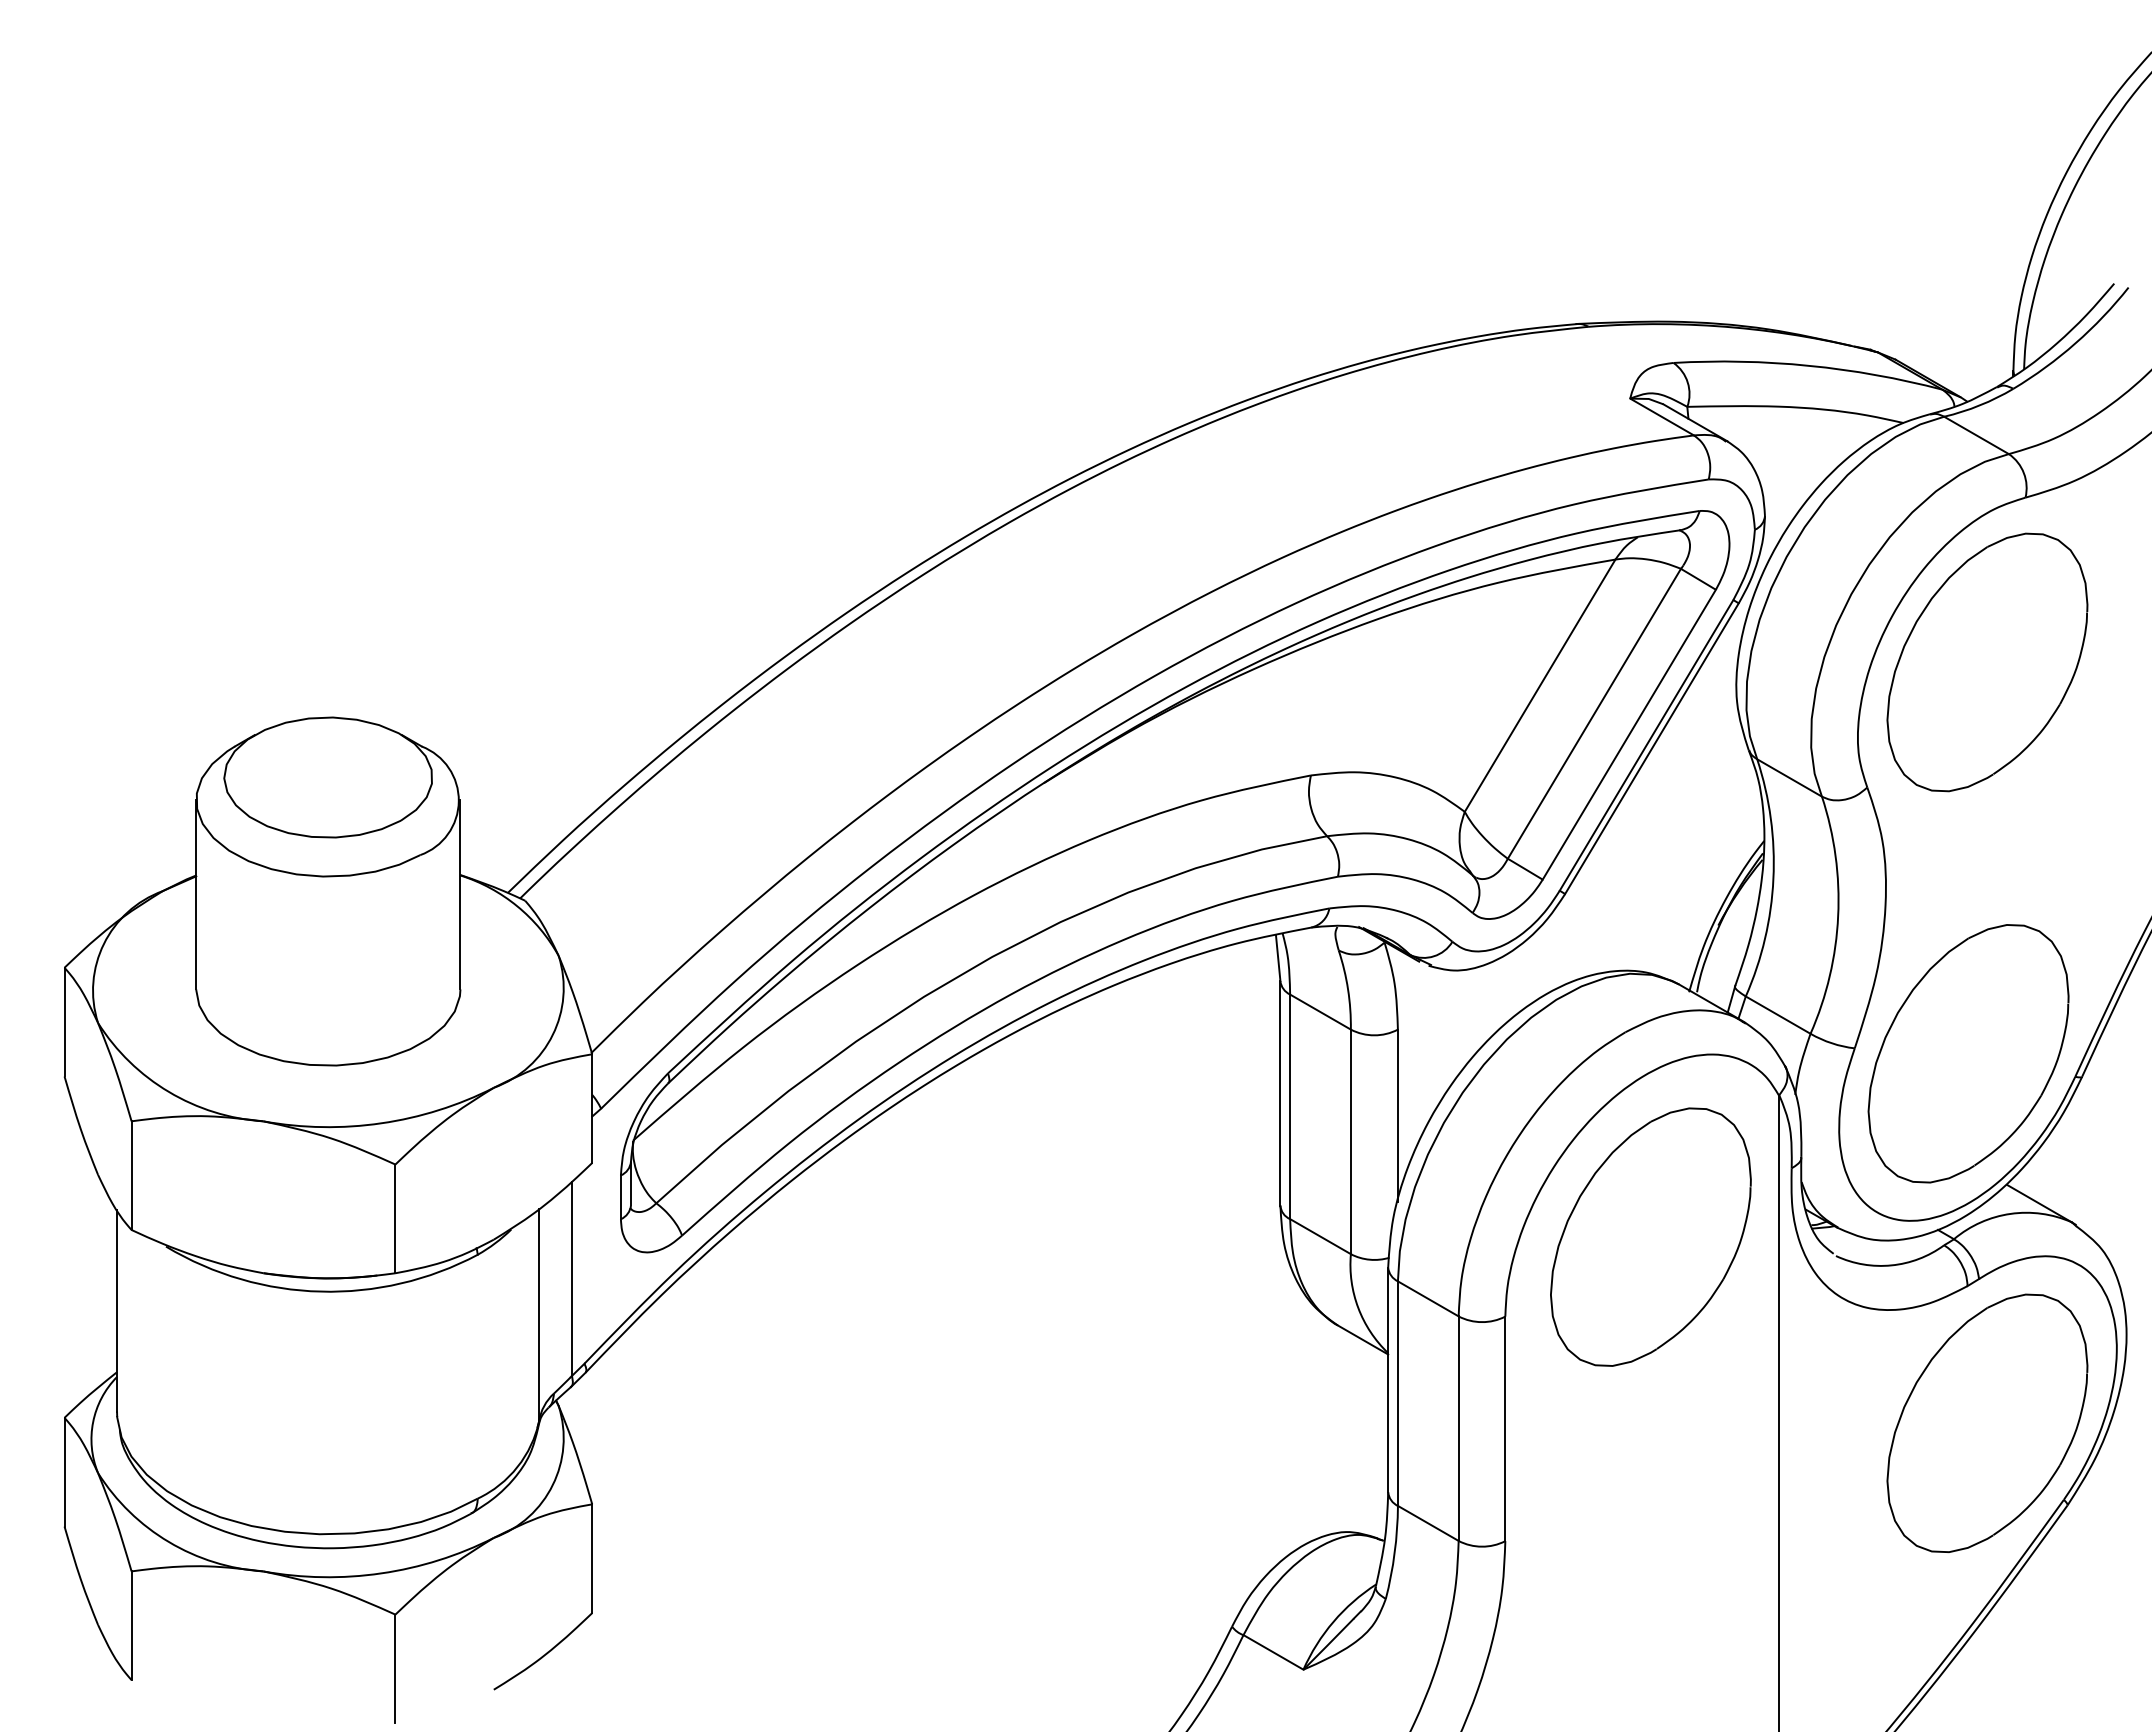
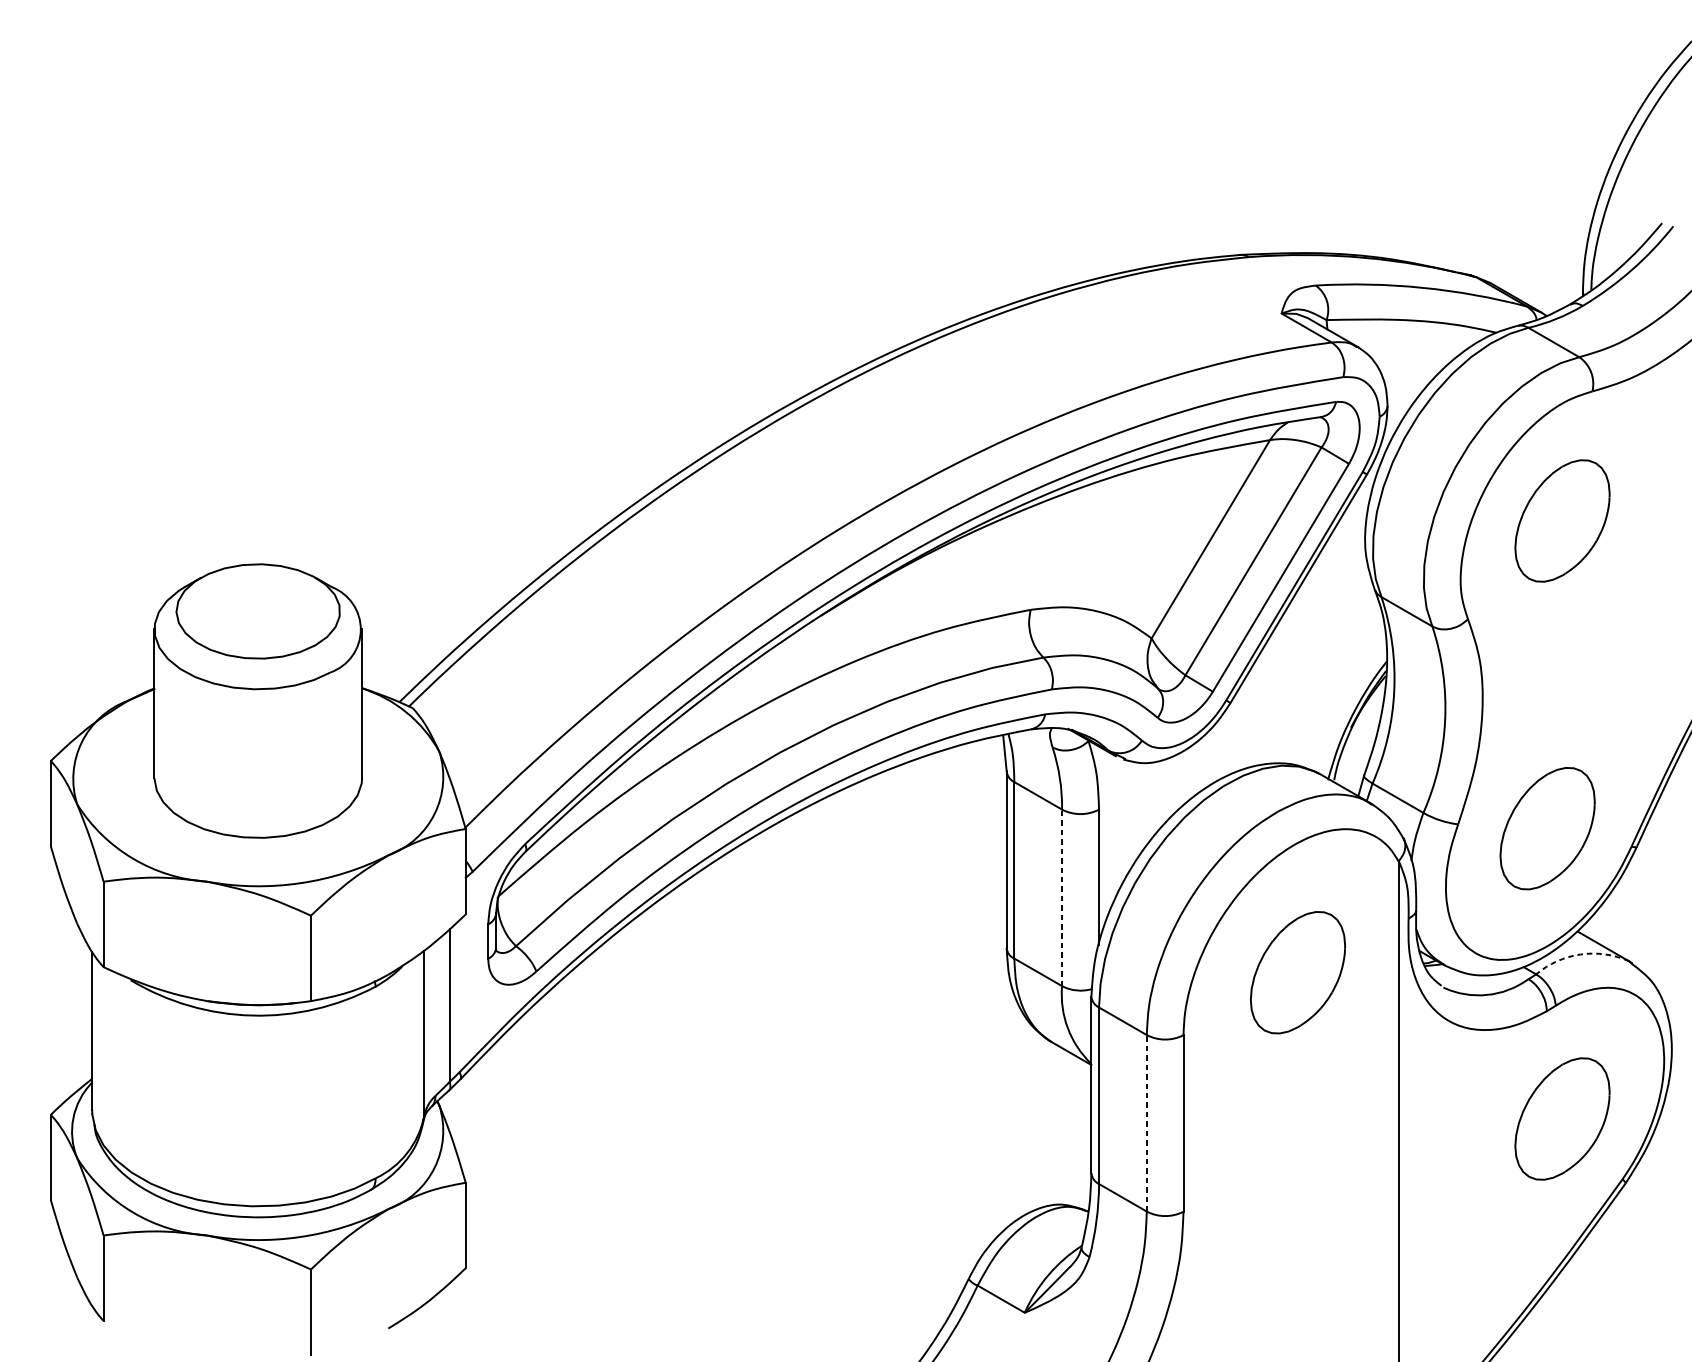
part: (1987, 662) -> (1562, 521), size x0.6
part: (1968, 1053) -> (1547, 828), size x0.6
line: (1350, 1141) -> (1061, 897), solid -> dashed
arc: (2010, 1213) -> (1580, 954), solid -> dashed
part: (1650, 1236) -> (1297, 972), size x0.6
part: (1987, 1422) -> (1562, 1118), size x0.6
line: (1458, 1428) -> (1146, 1123), solid -> dashed

